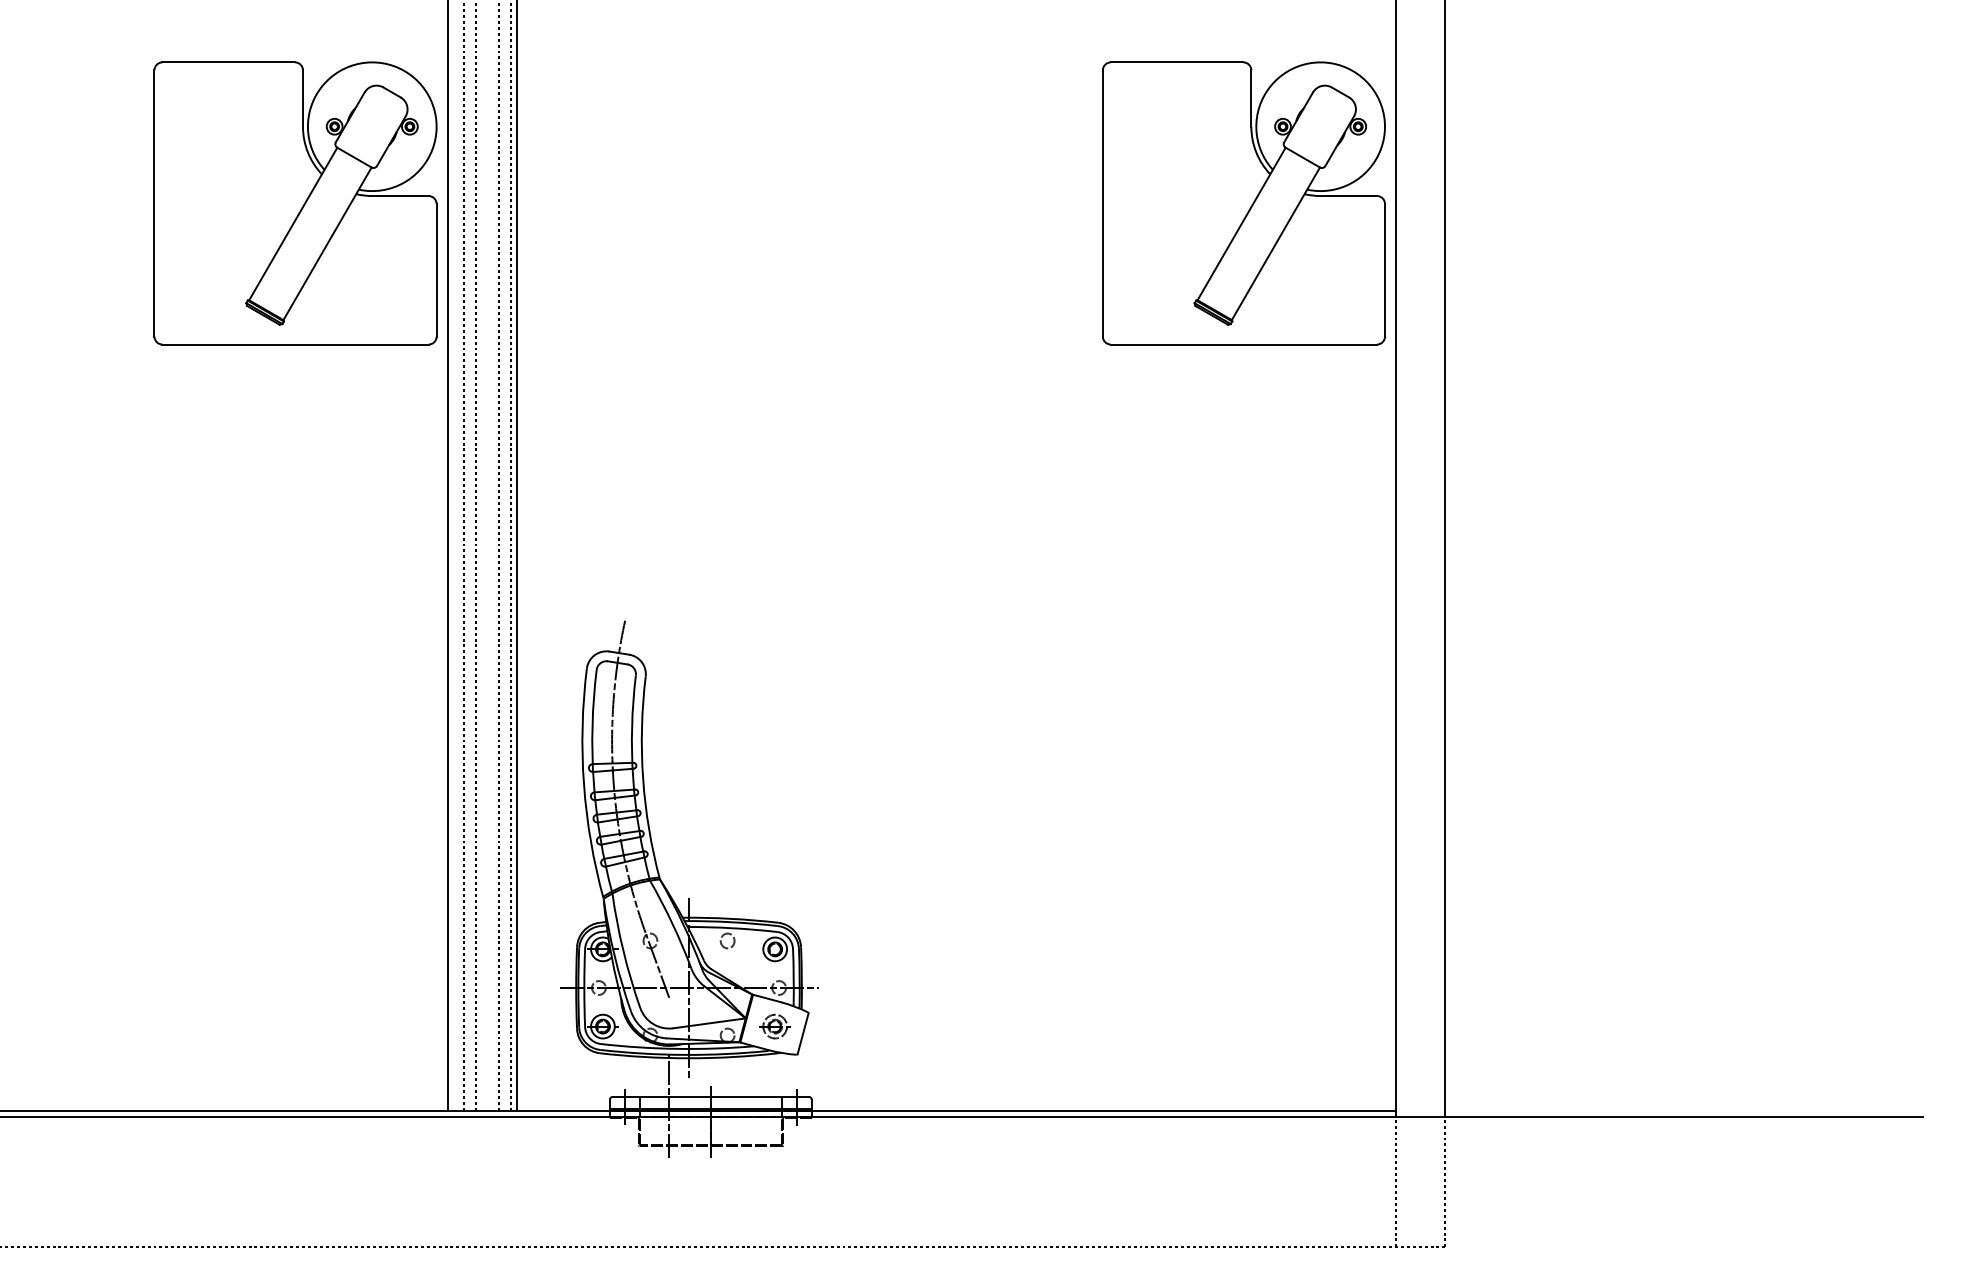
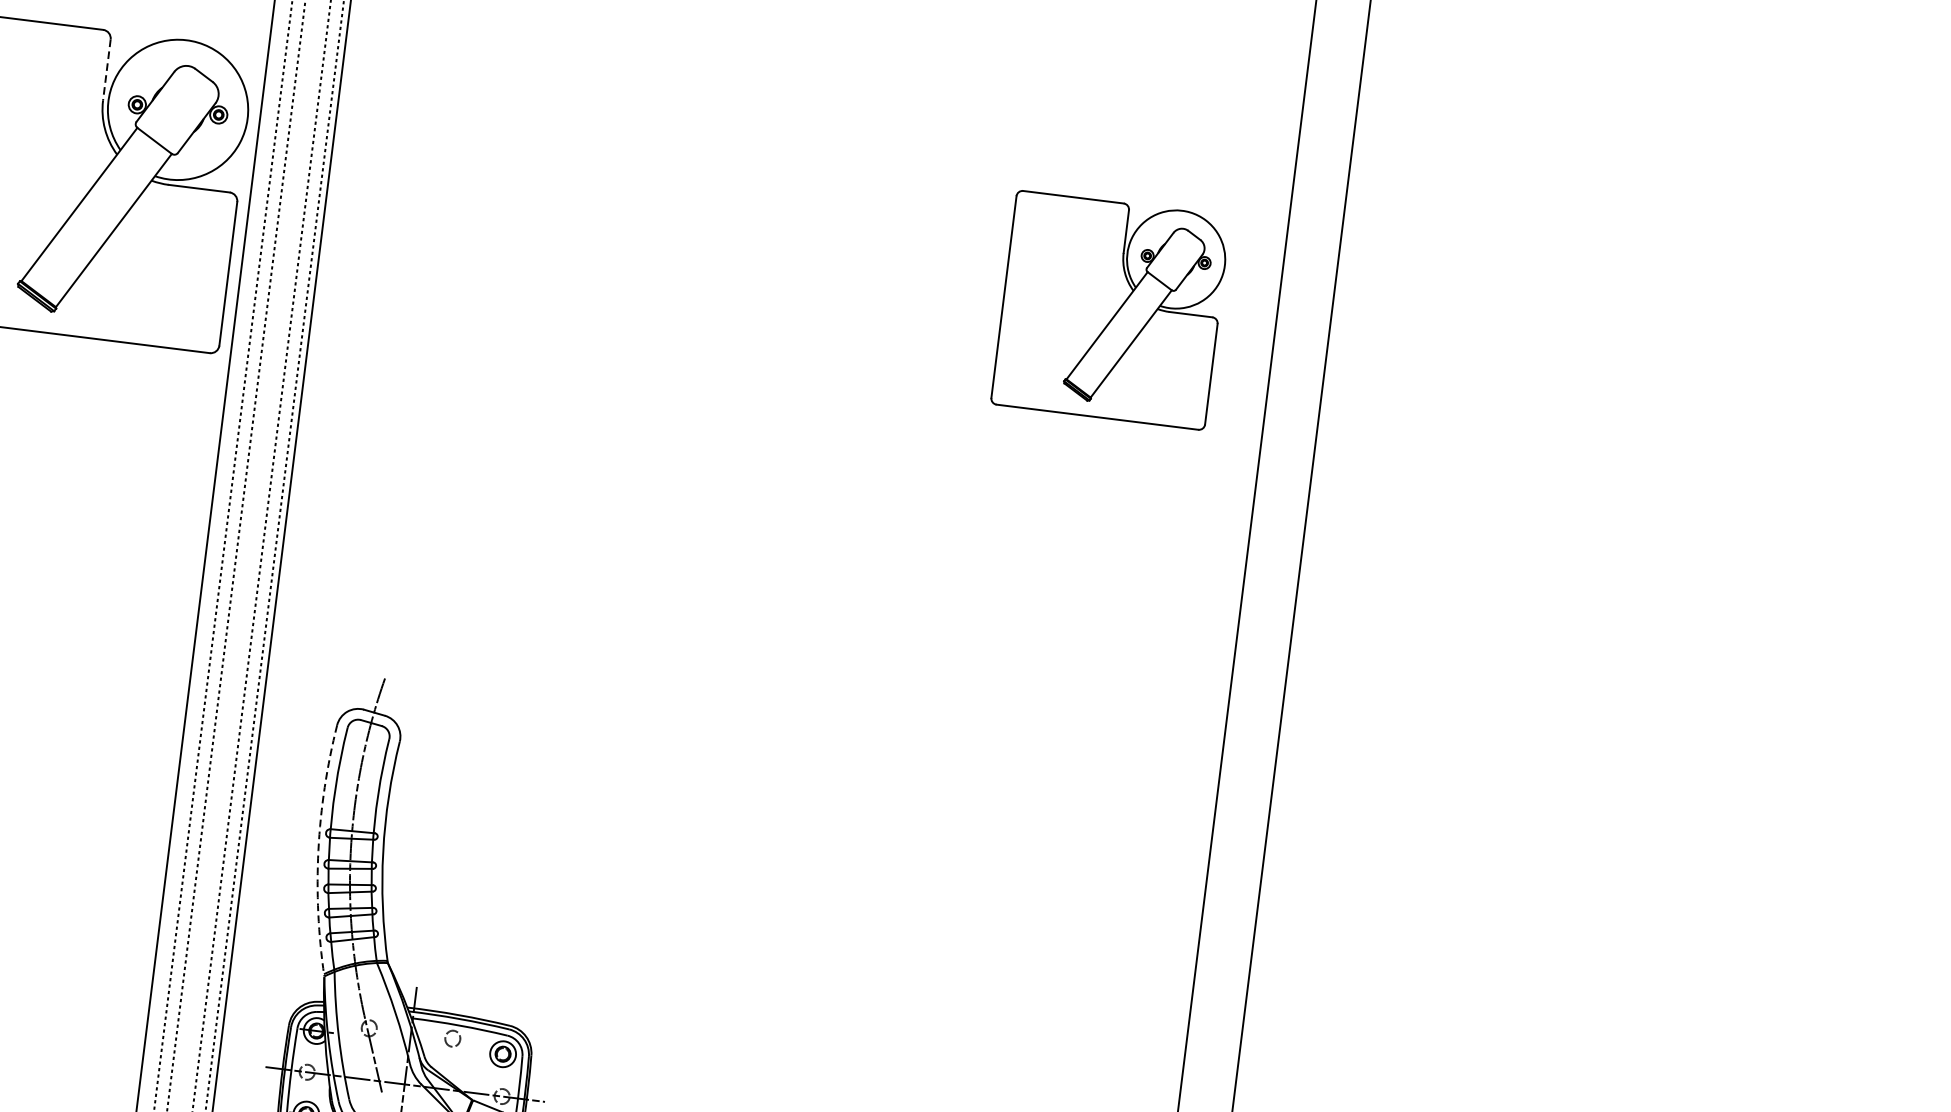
line: (302, 99) -> (106, 71), solid -> dashed
part: (1243, 203) -> (1110, 310), size x0.7
arc: (583, 784) -> (317, 850), solid -> dashed

